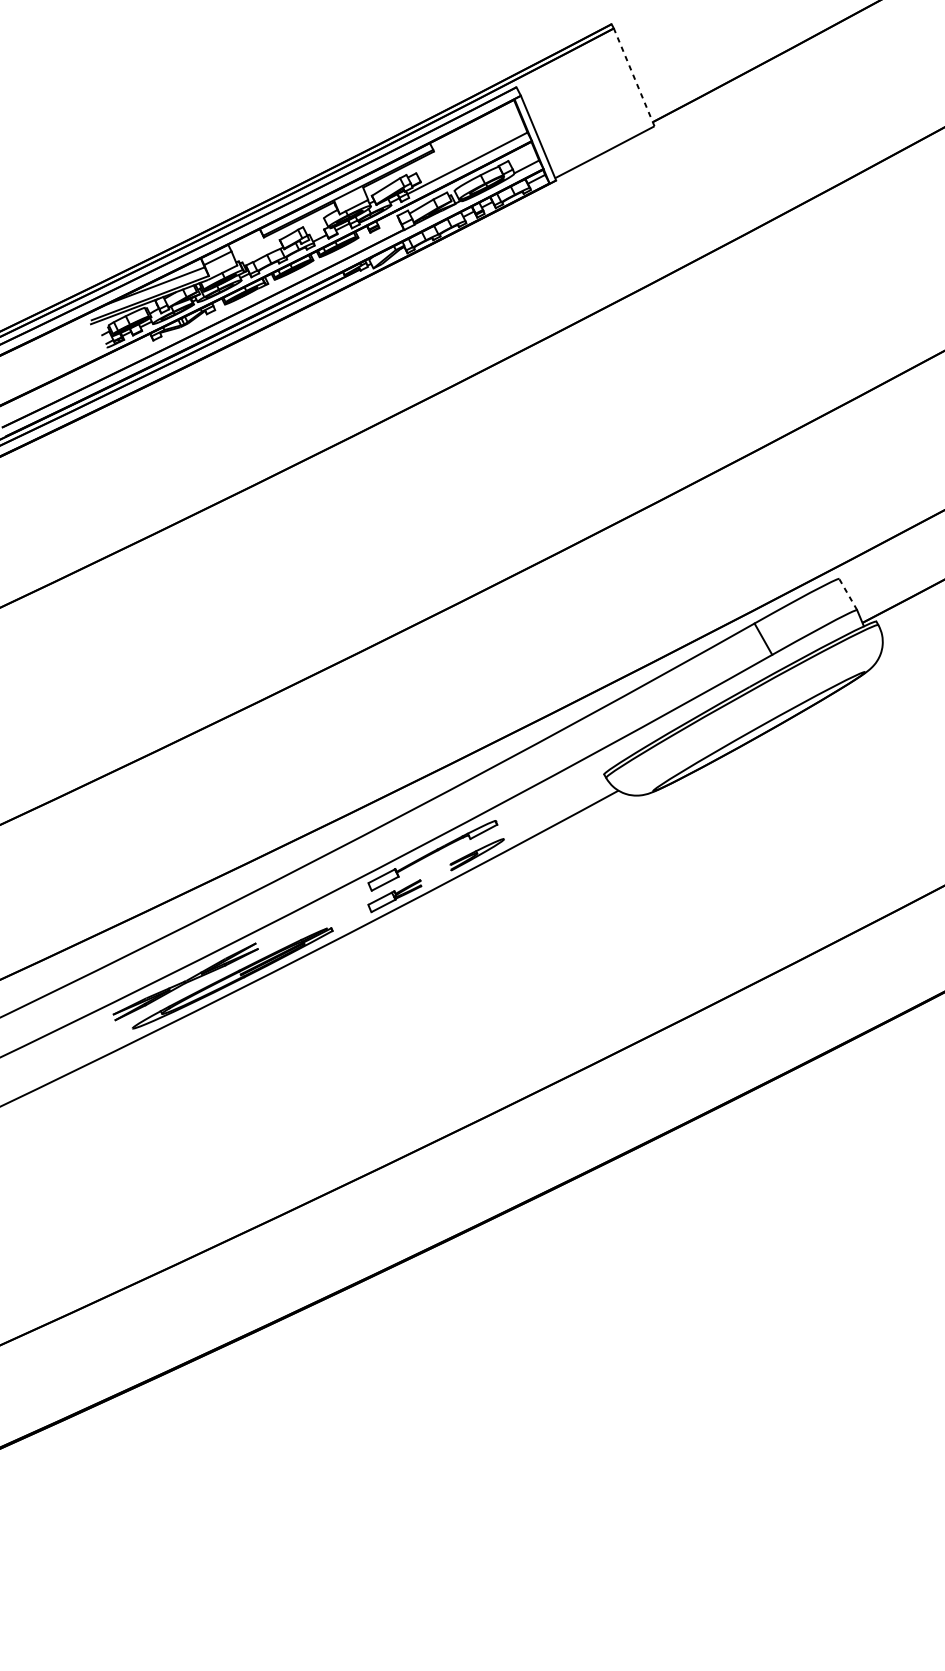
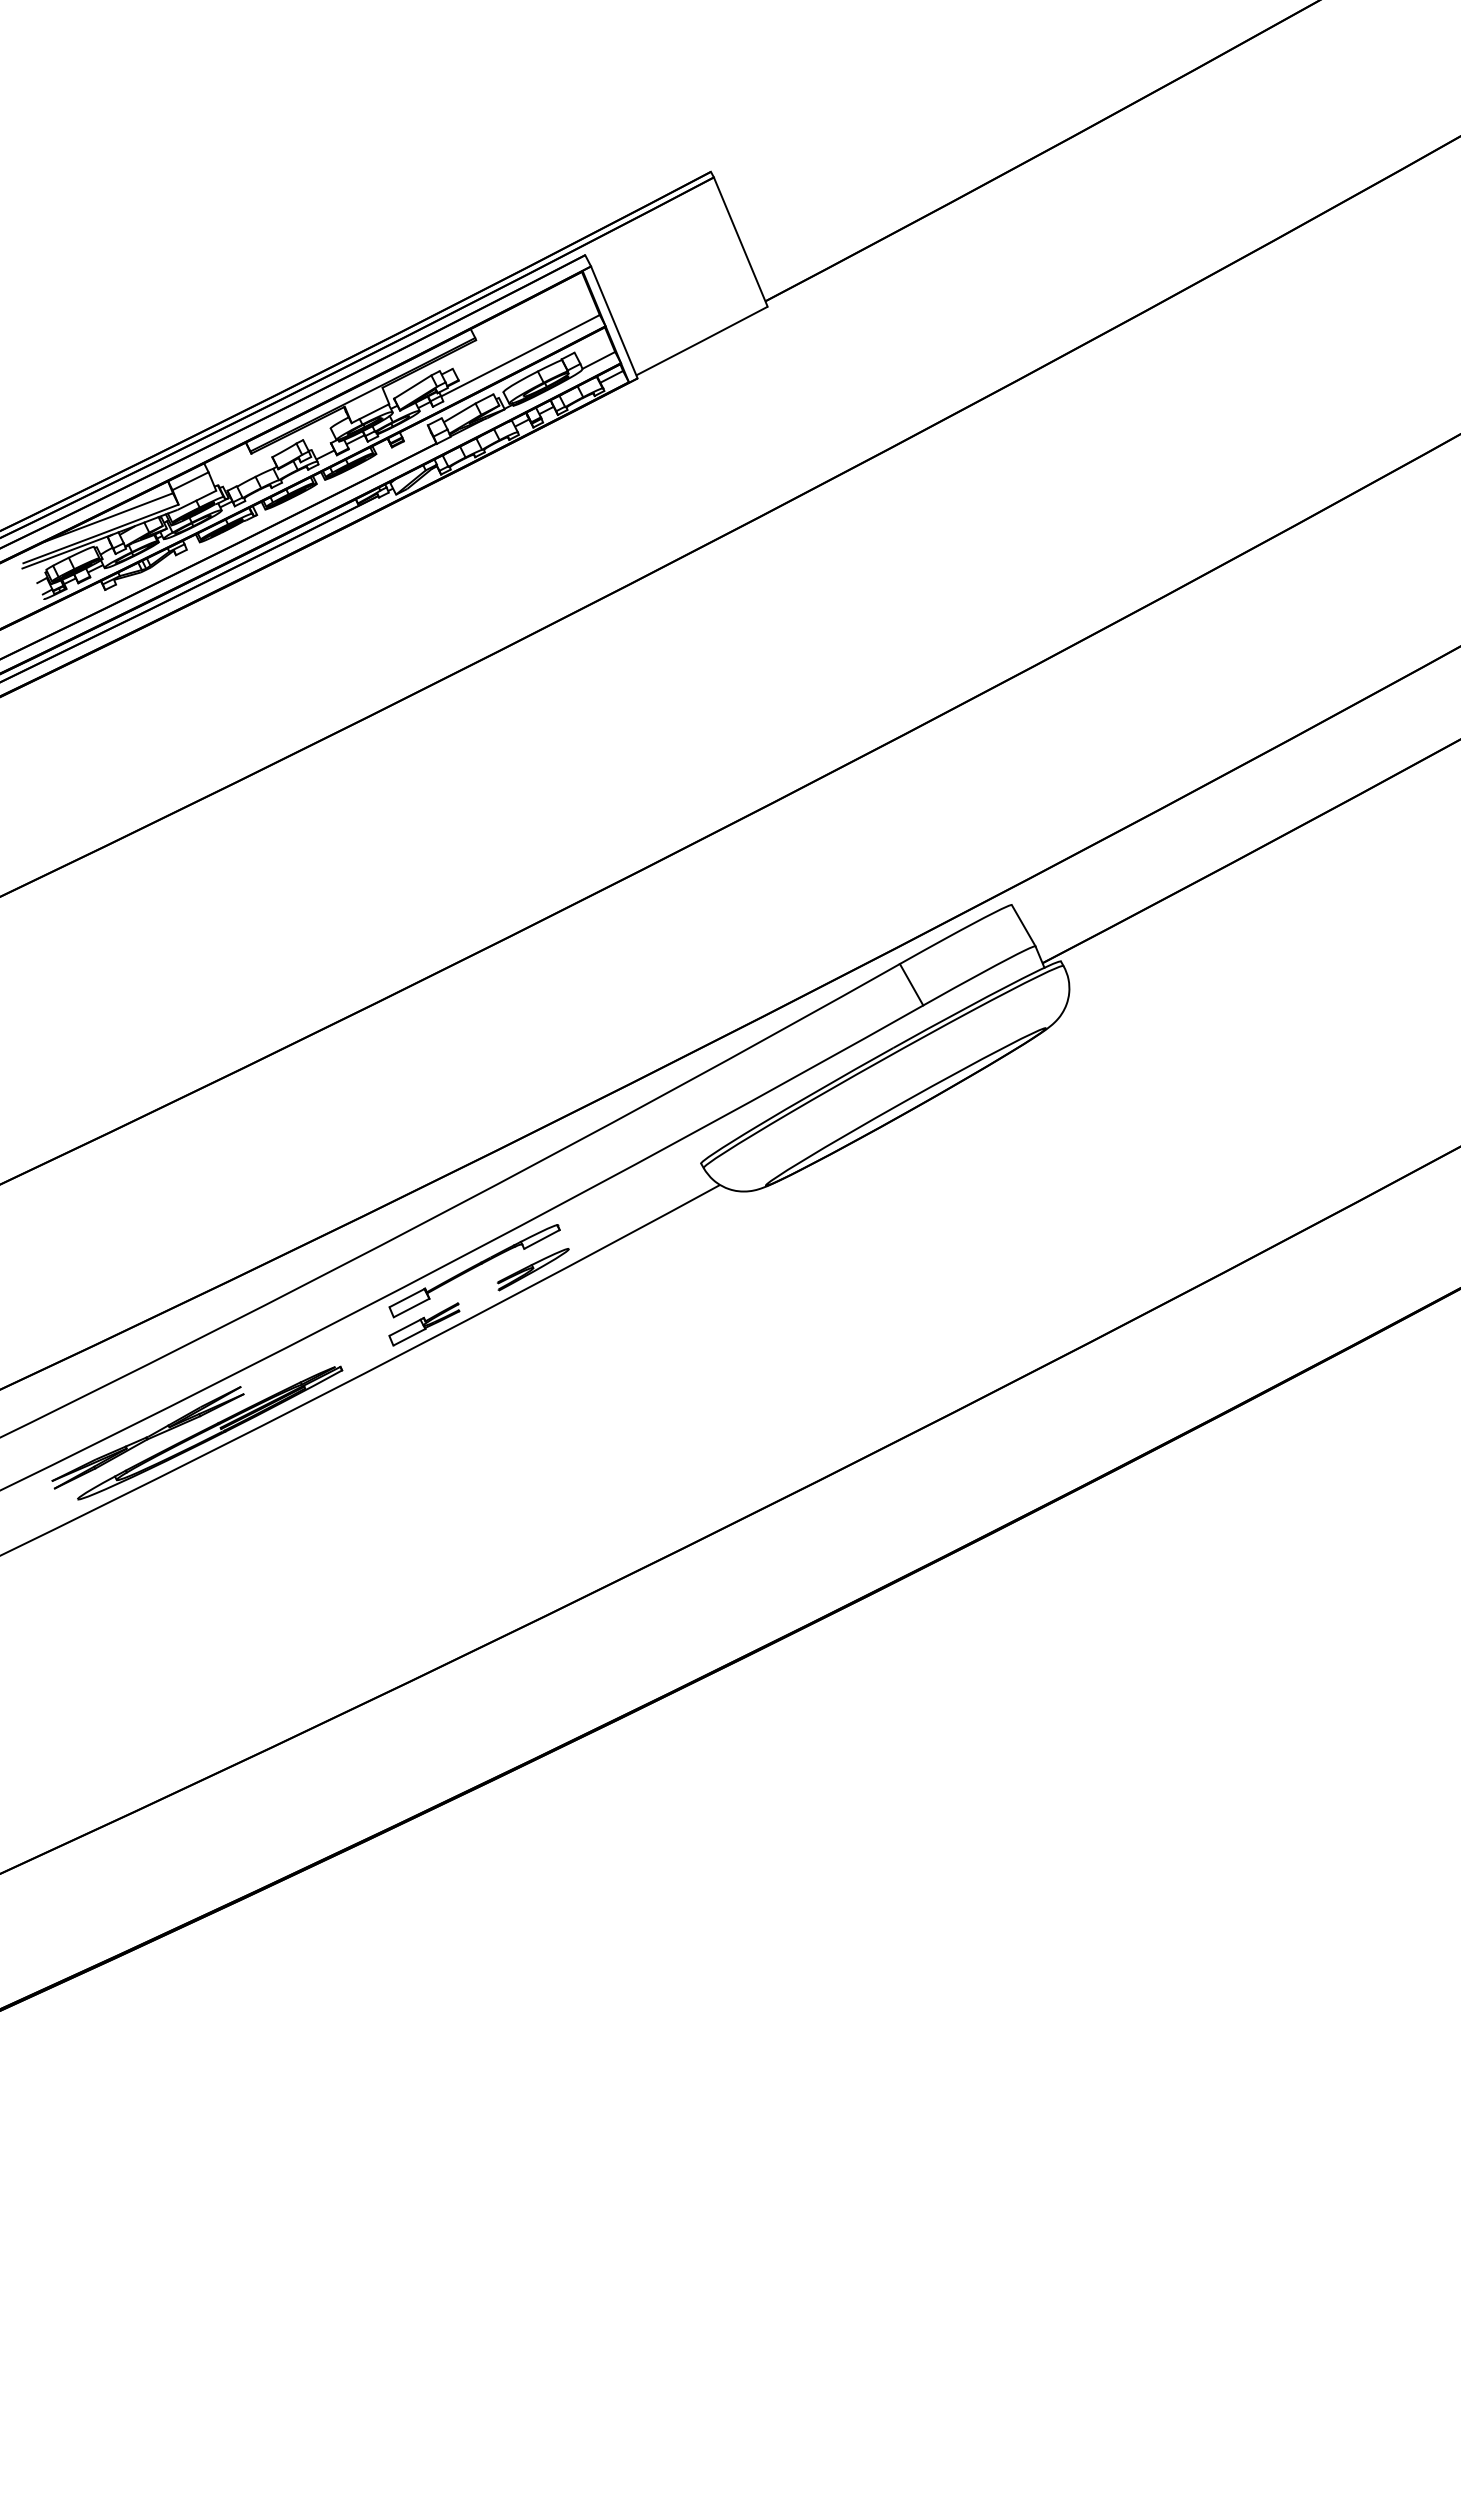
line: (633, 76) -> (740, 241), dashed -> solid
line: (848, 594) -> (1023, 925), dashed -> solid

